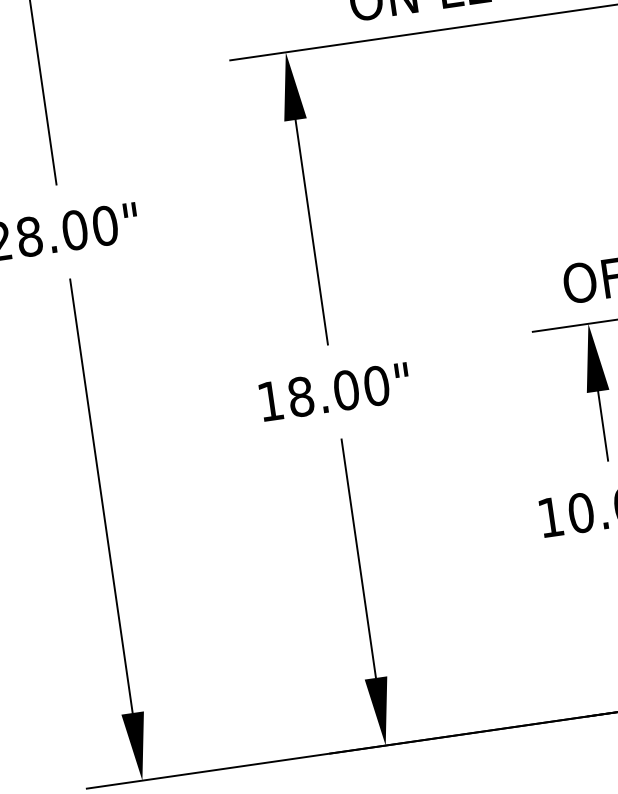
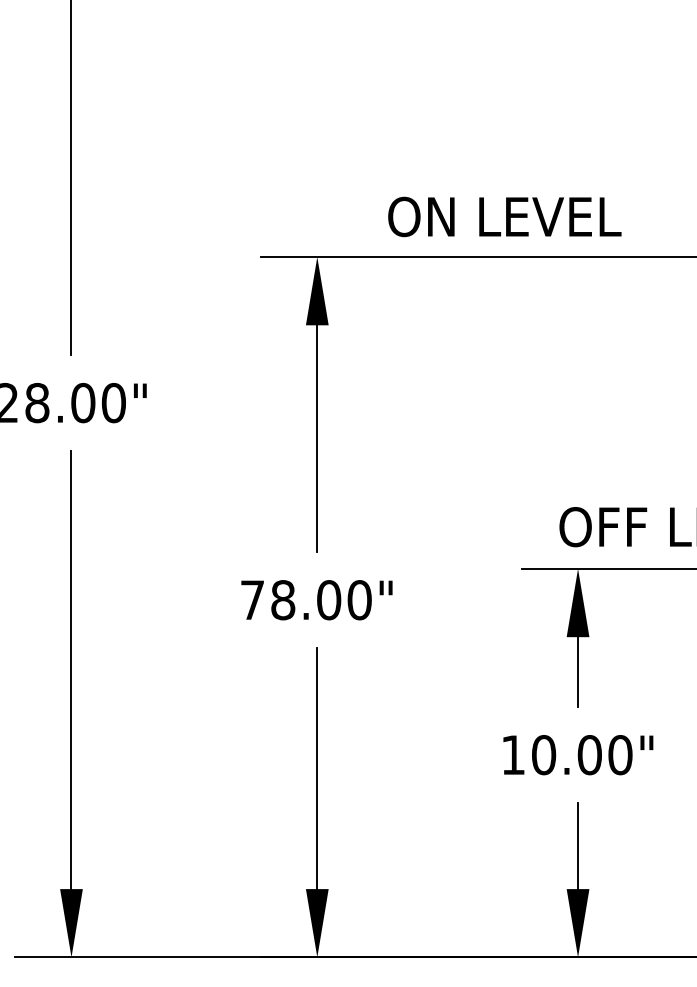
text: (270, 400) -> (252, 599), 18.00" -> 78.00"

